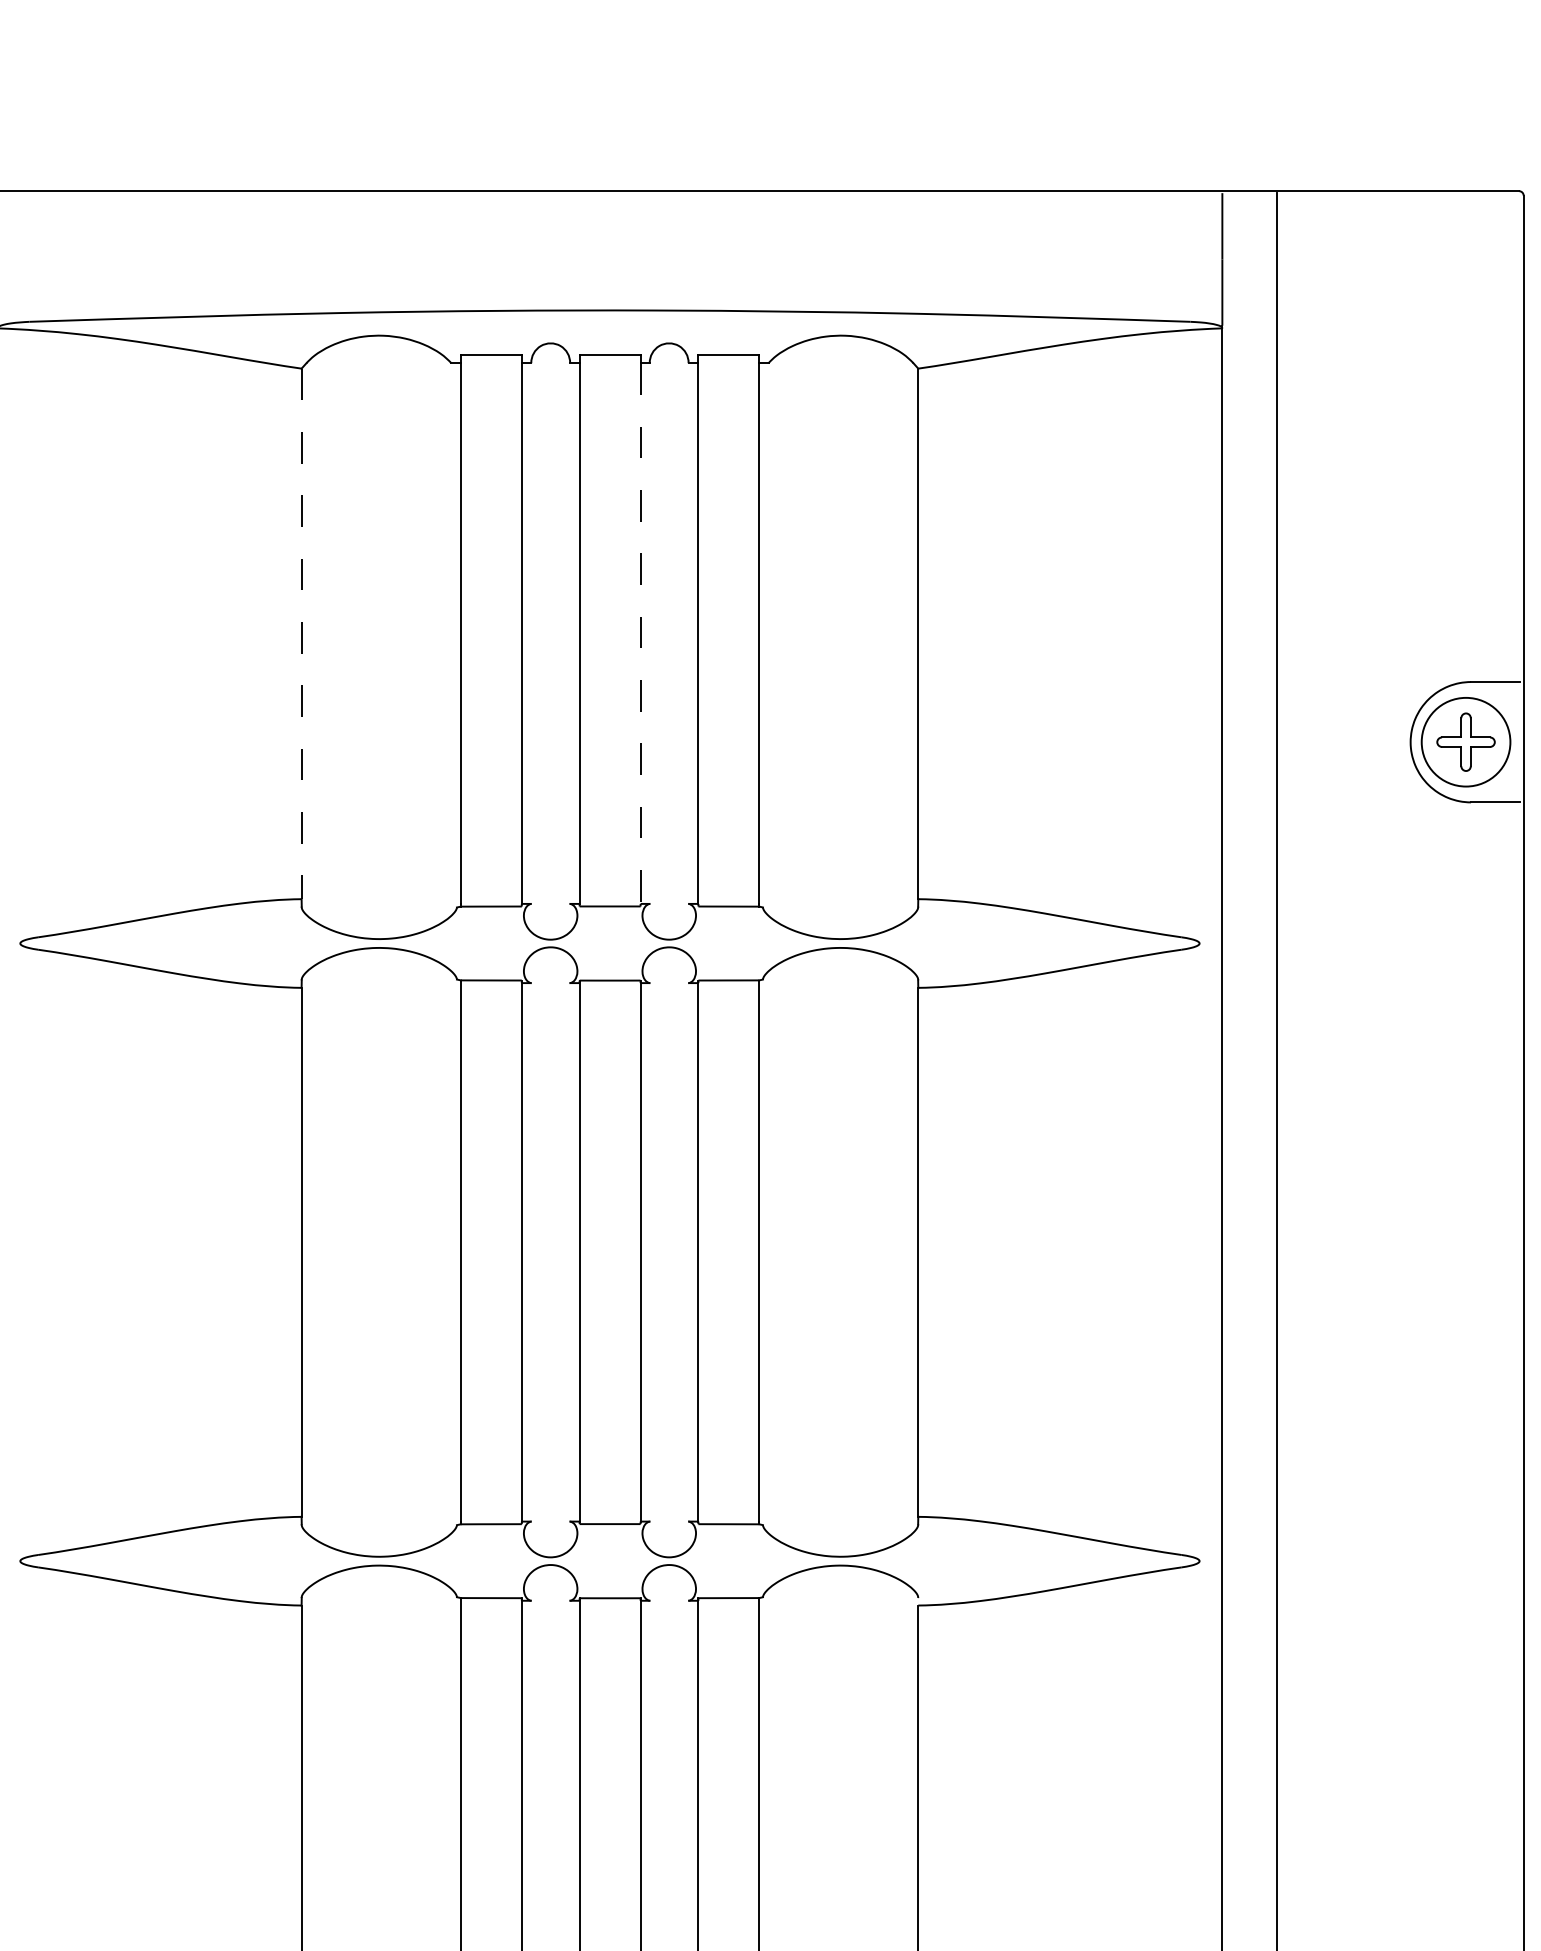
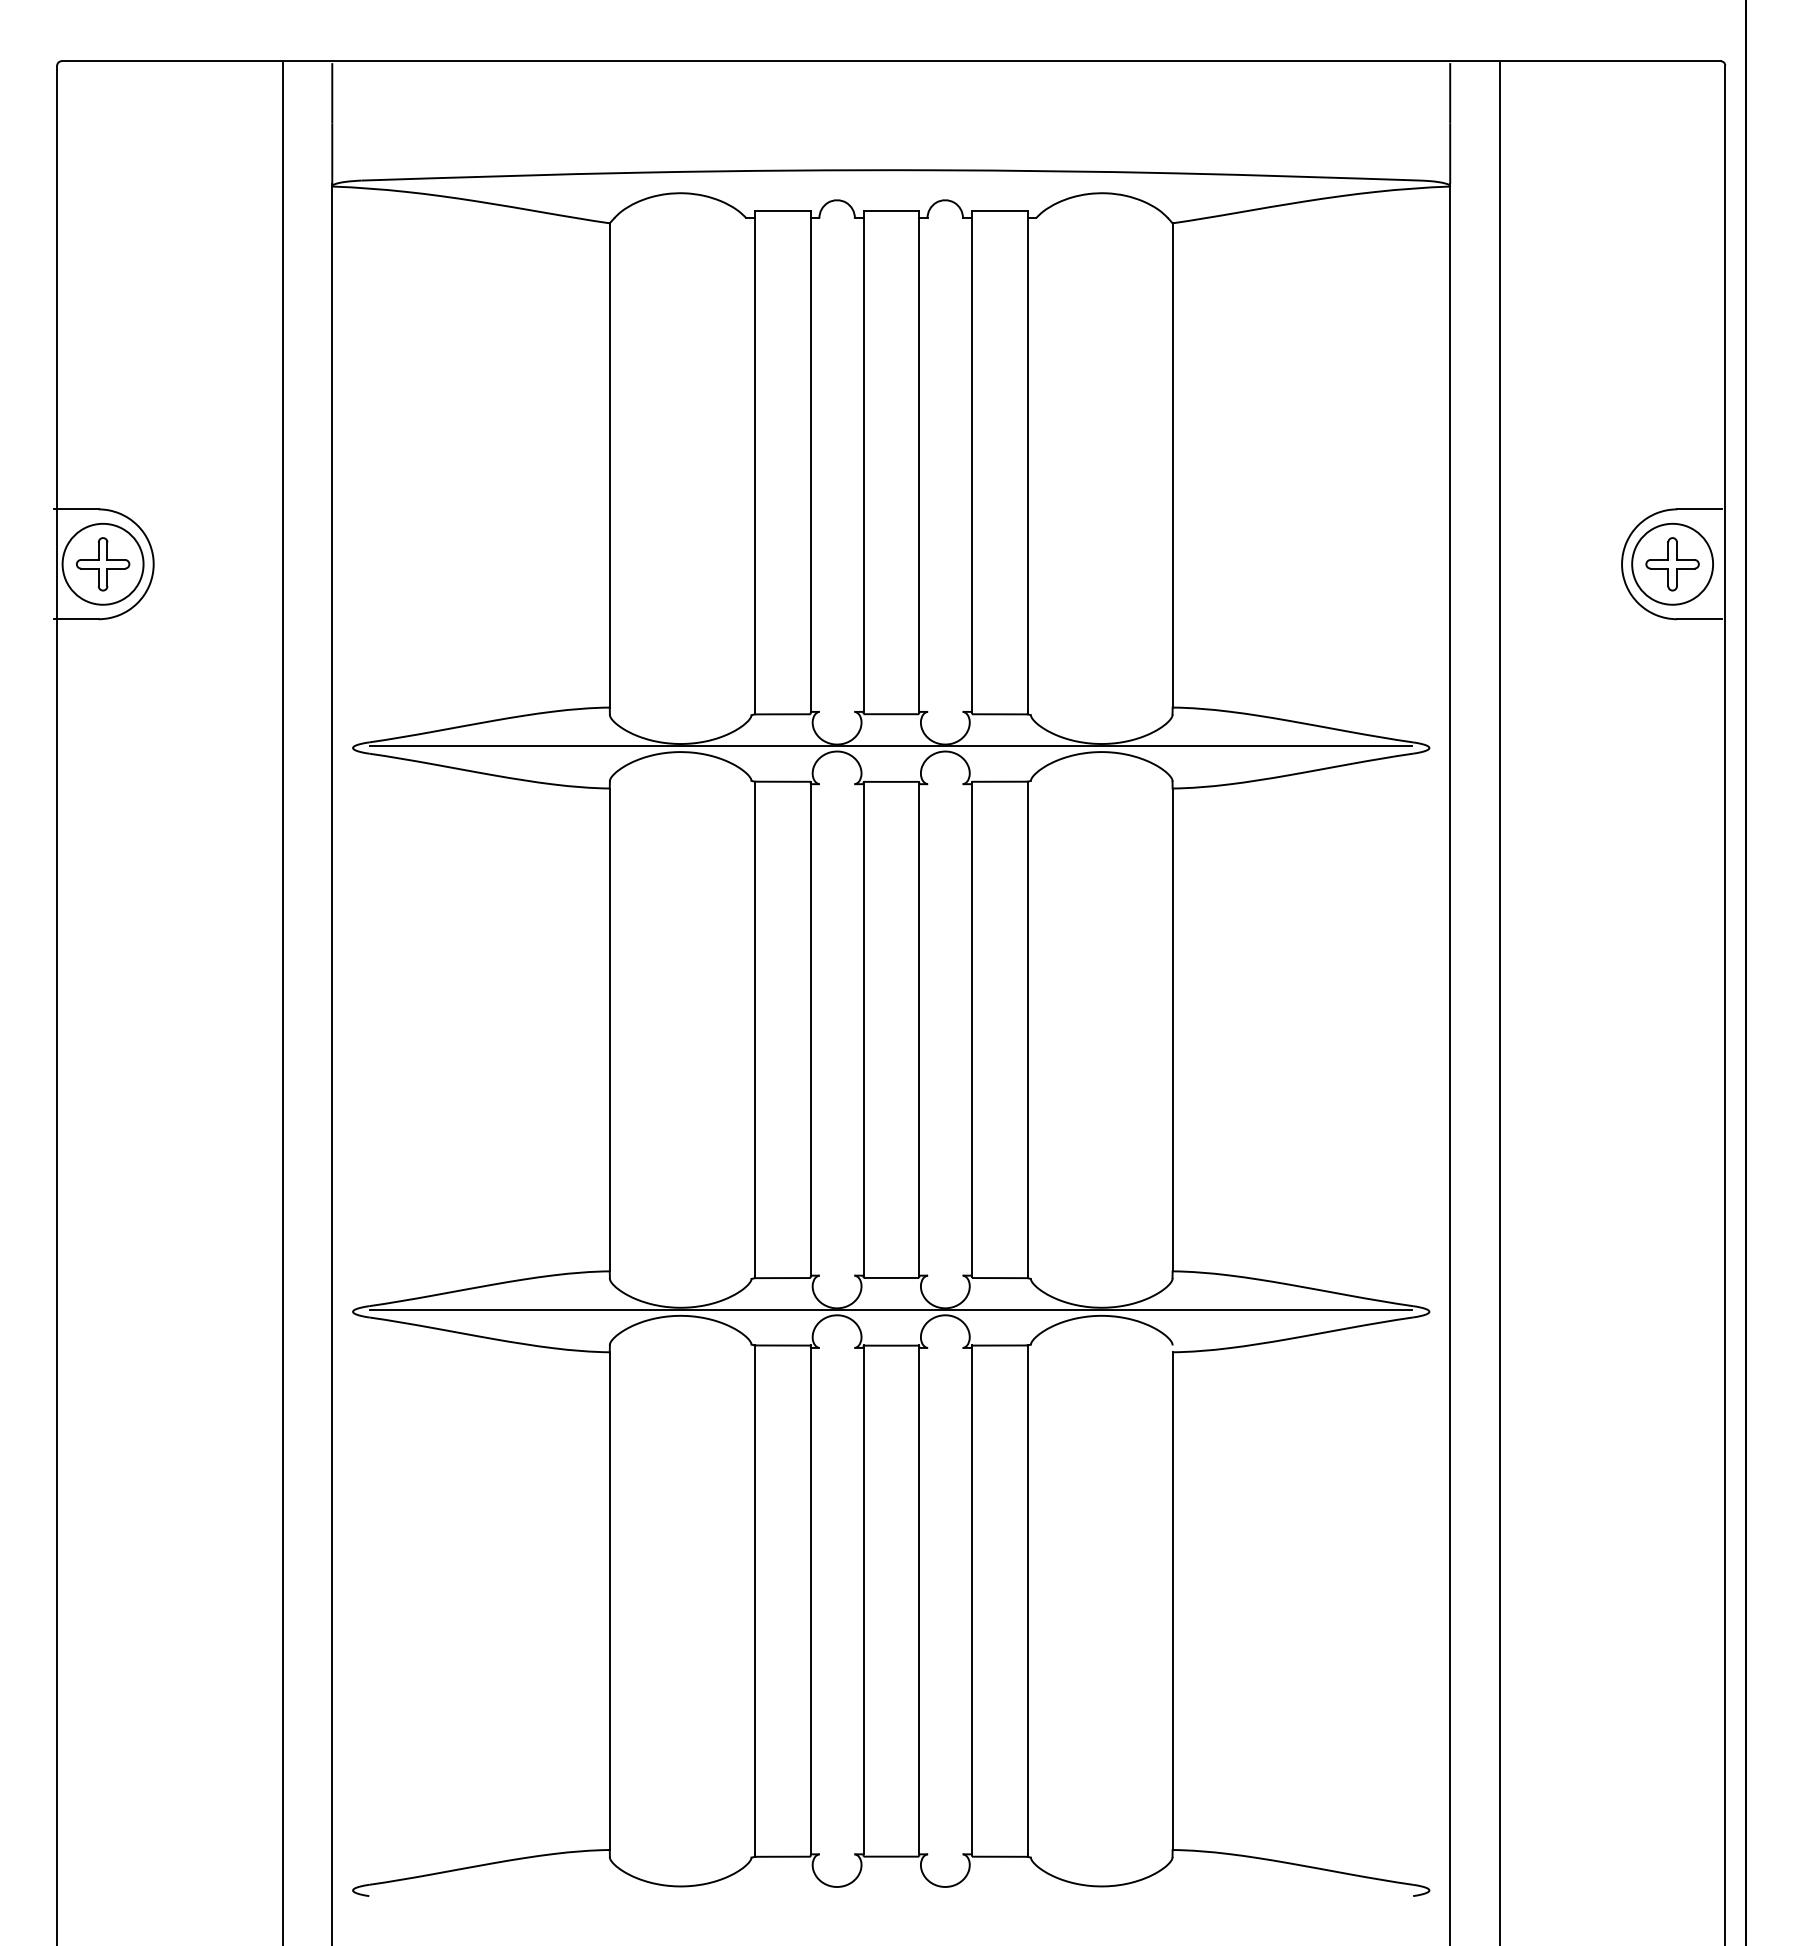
line: (301, 633) -> (609, 465), dashed -> solid
line: (640, 633) -> (919, 465), dashed -> solid
line: (610, 940) -> (891, 745), added
line: (610, 1558) -> (891, 1309), added

